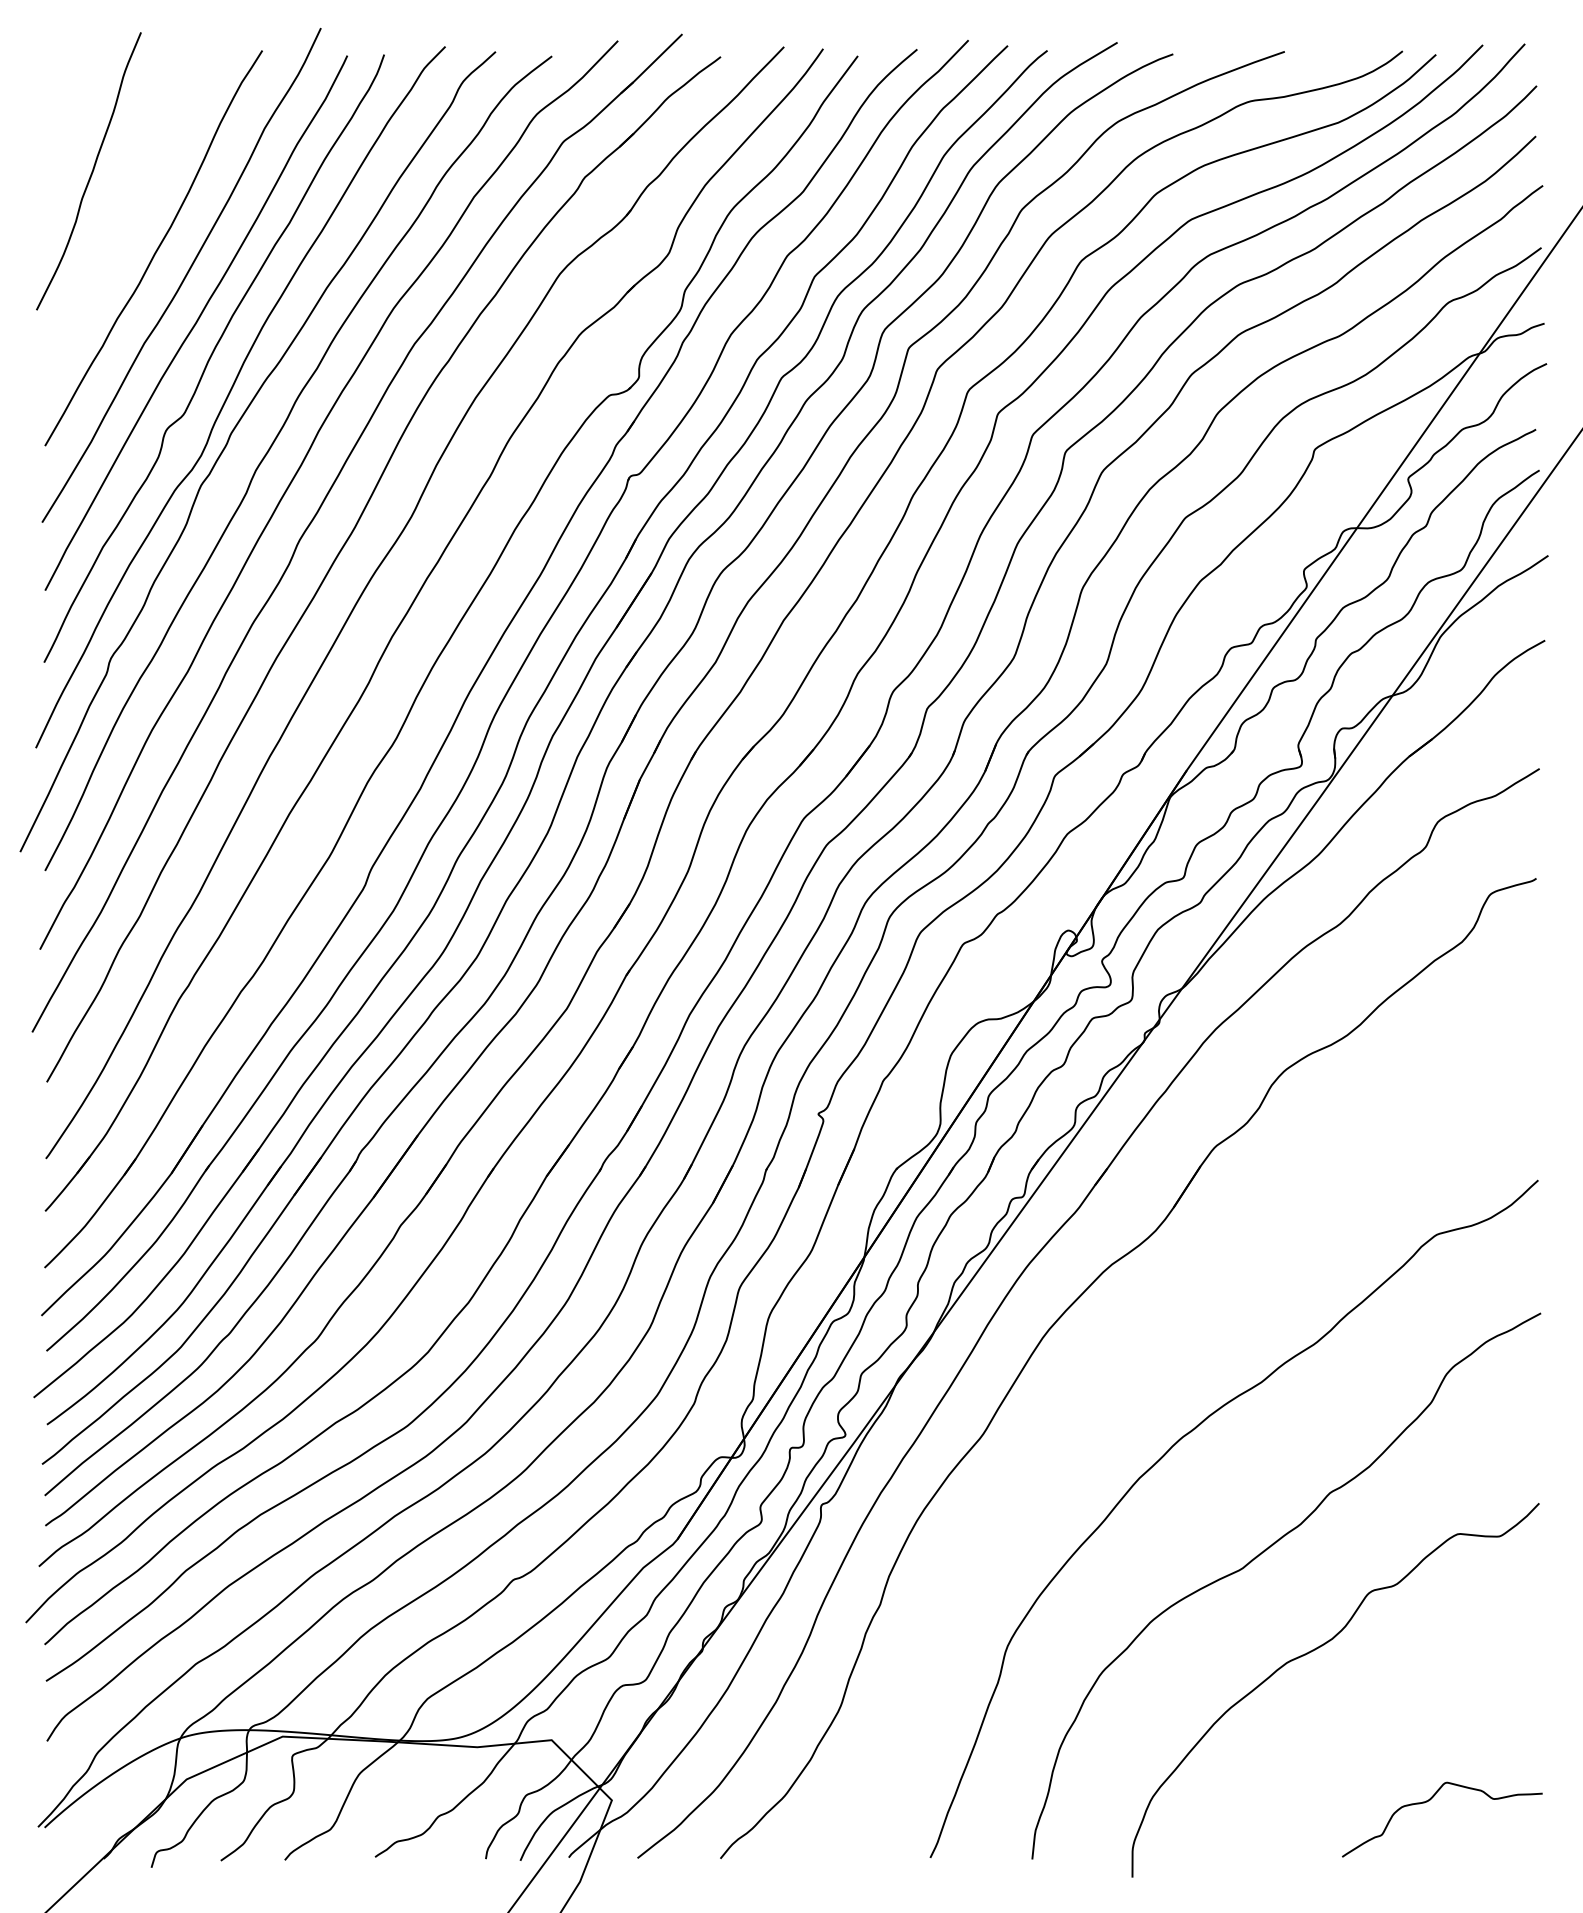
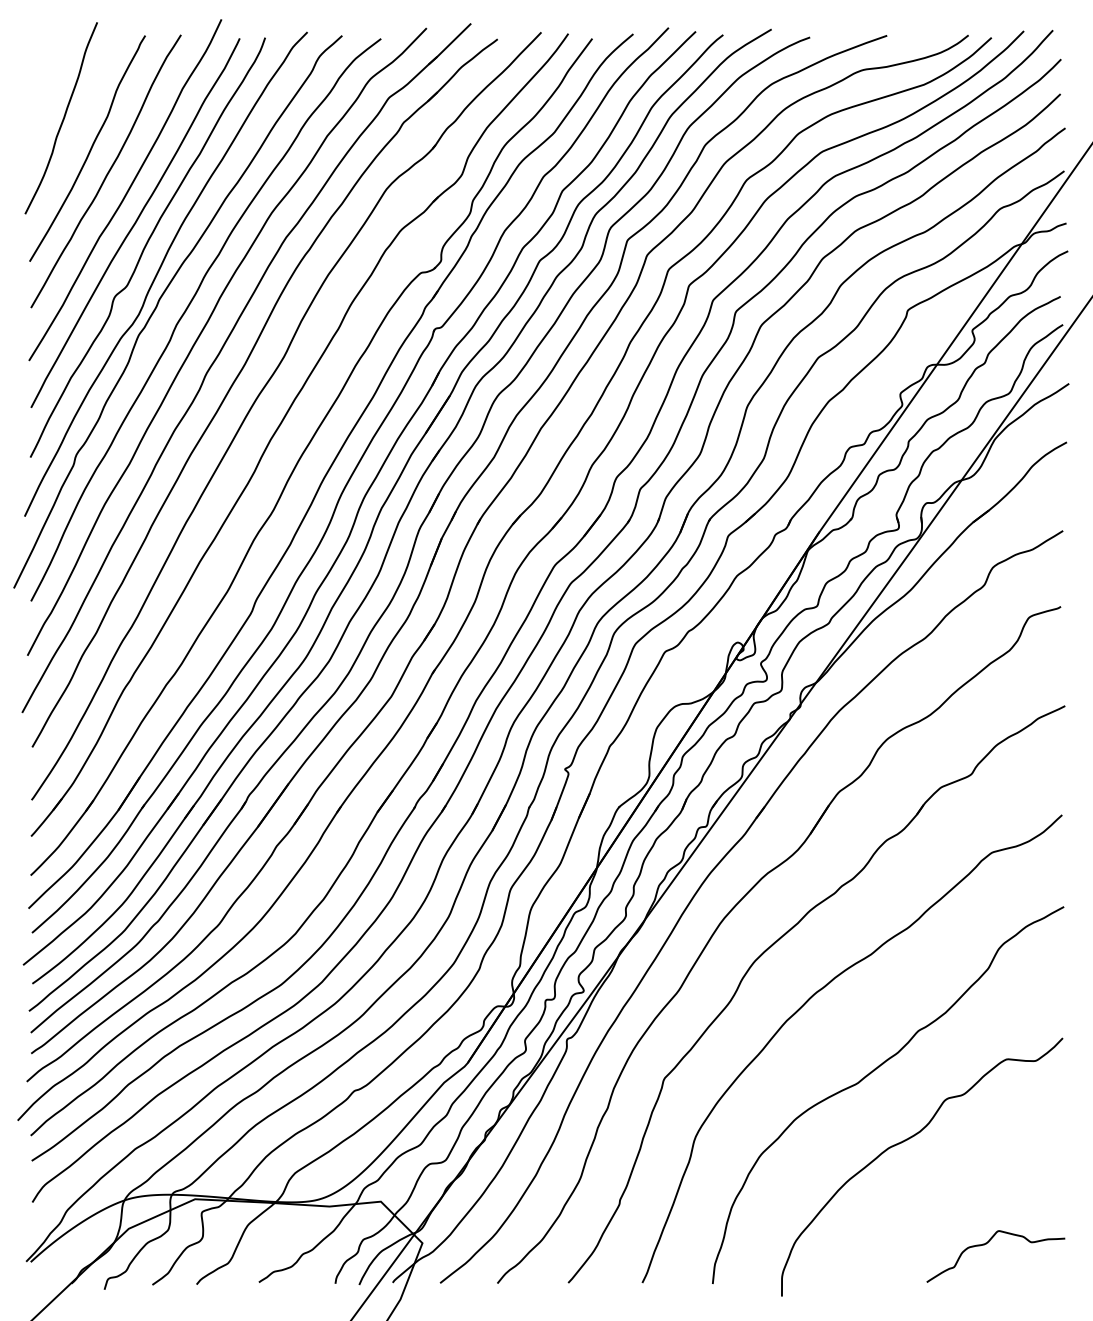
curve: (129, 216) -> (89, 149), added
part: (1117, 1372) -> (771, 947), added

